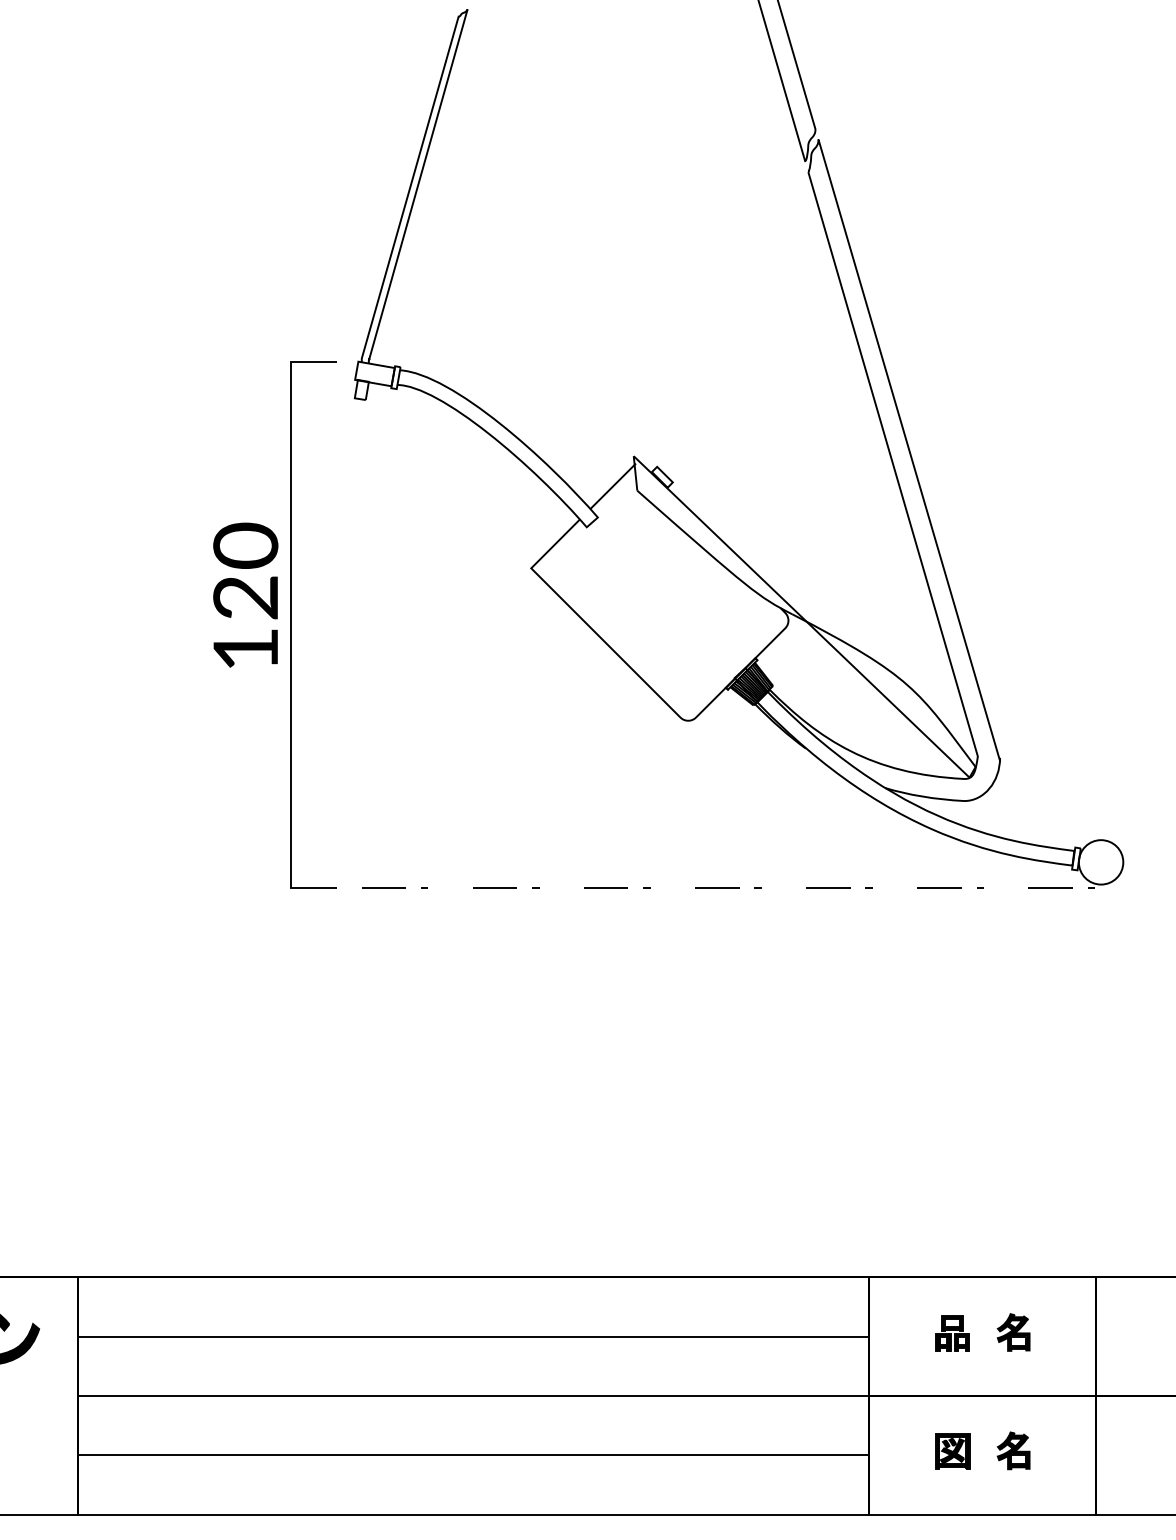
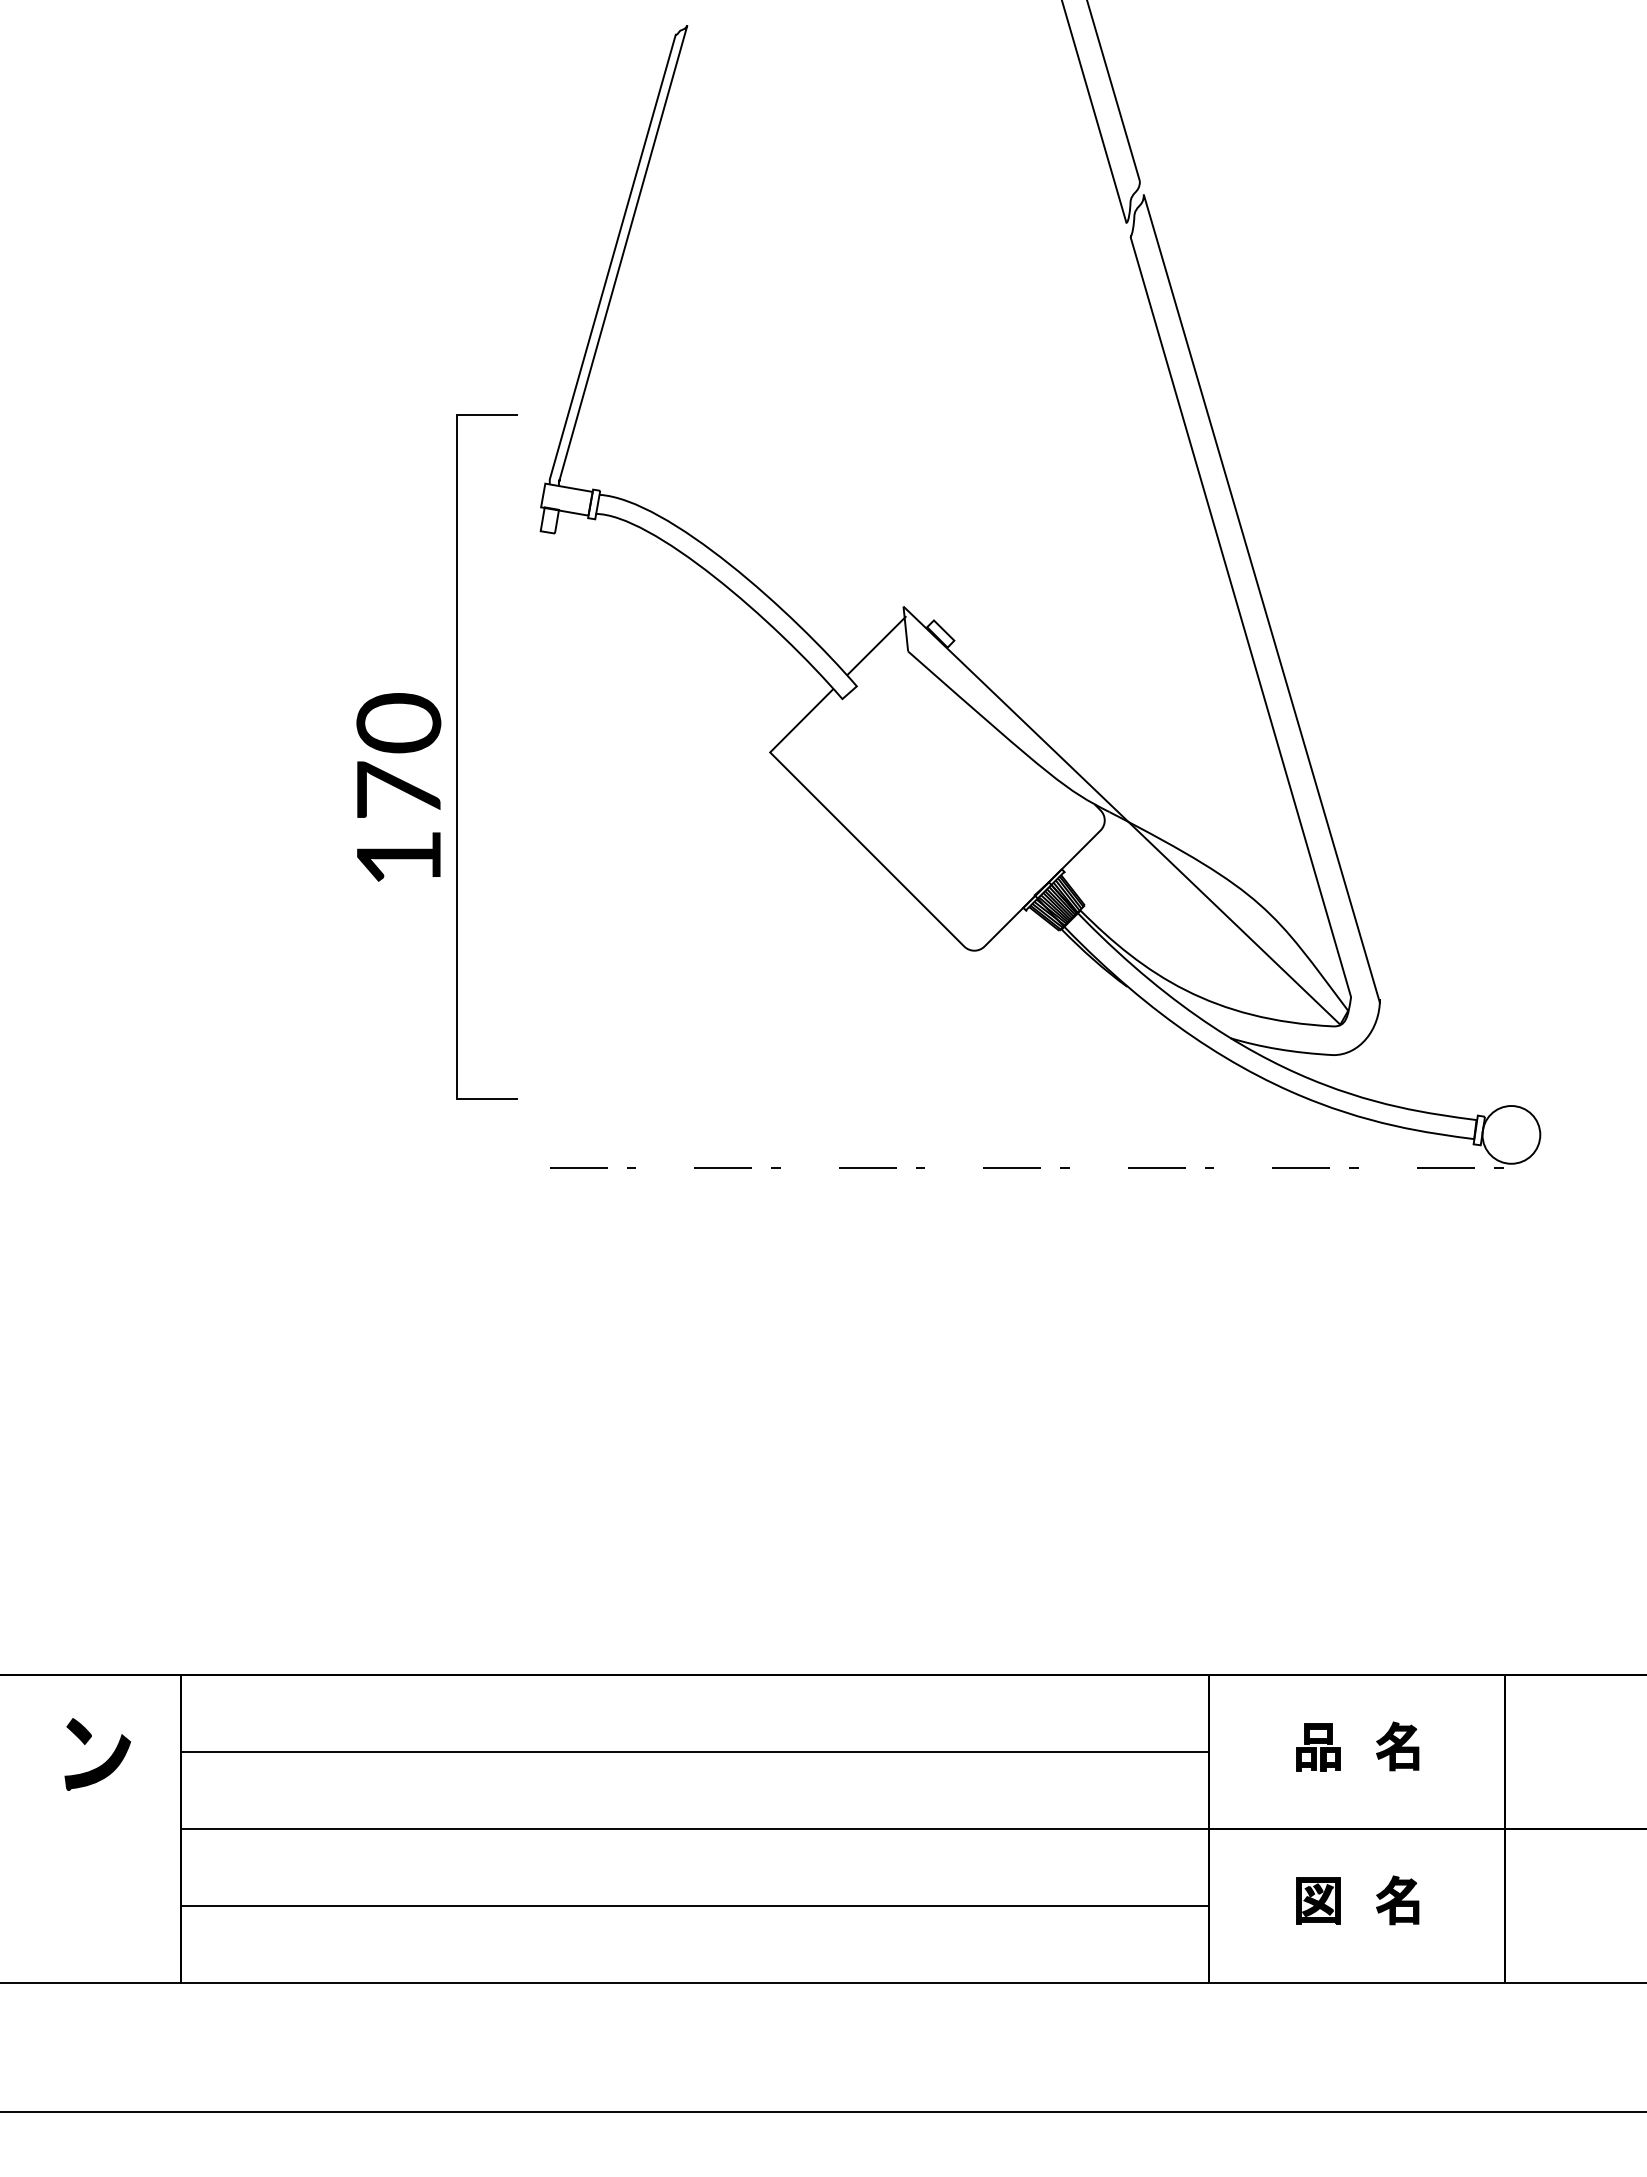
text: (245, 596) -> (398, 789), 120 -> 170
line: (290, 624) -> (457, 756), moved

